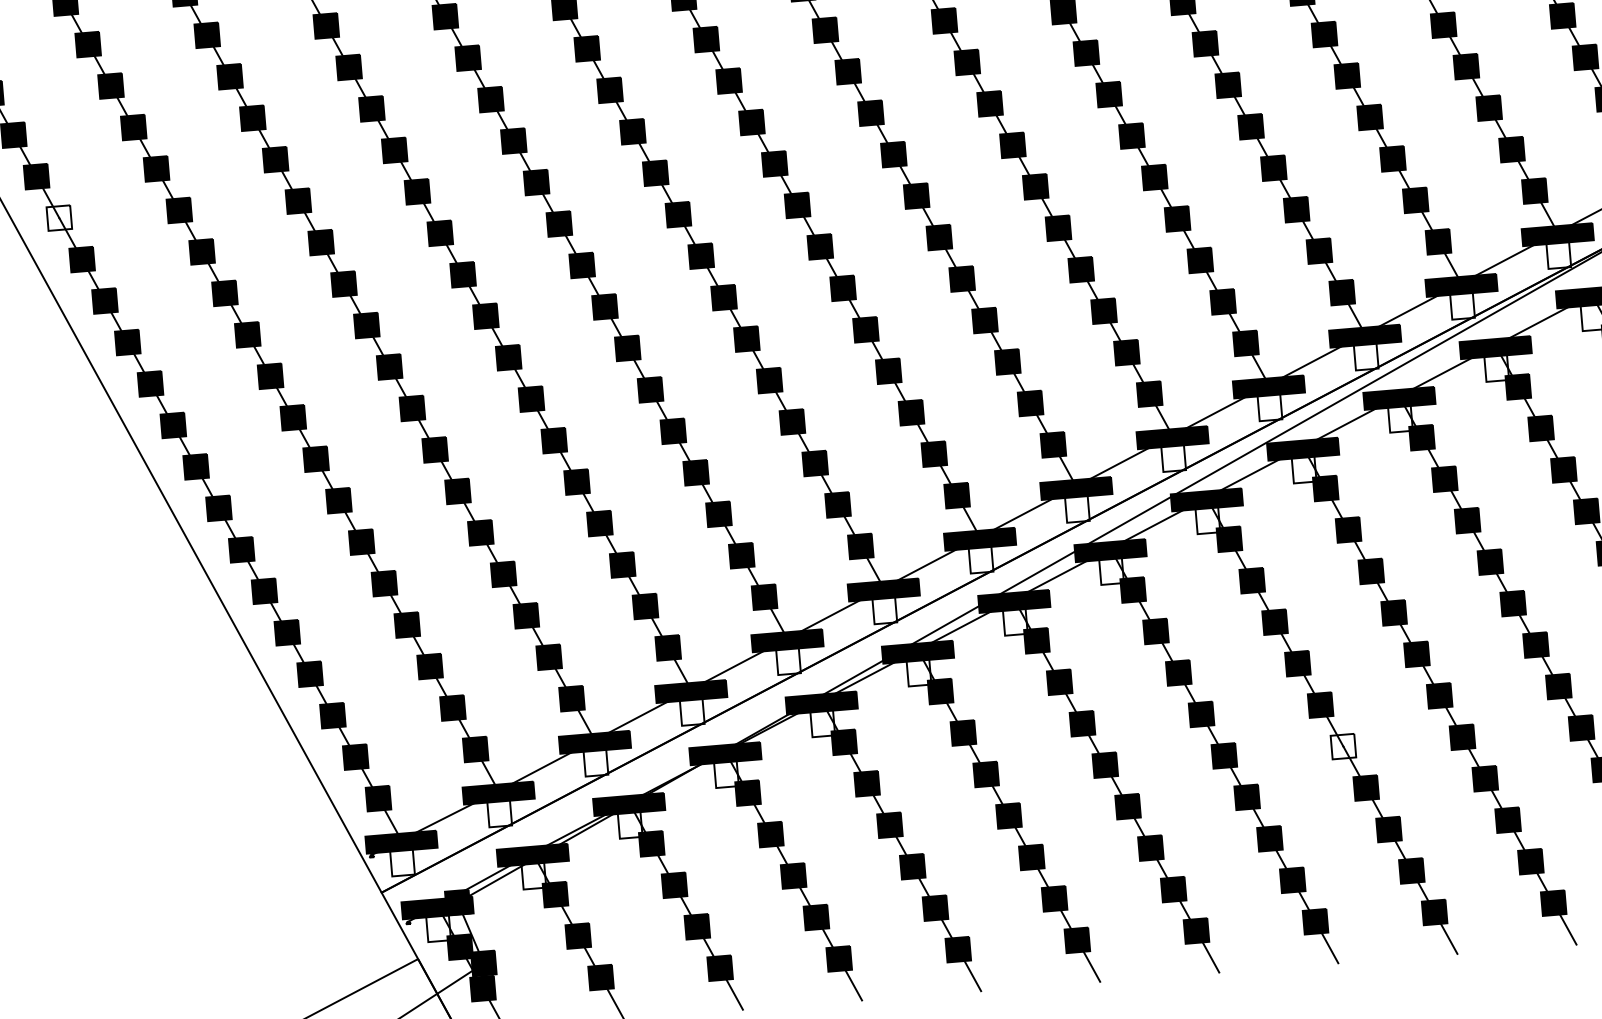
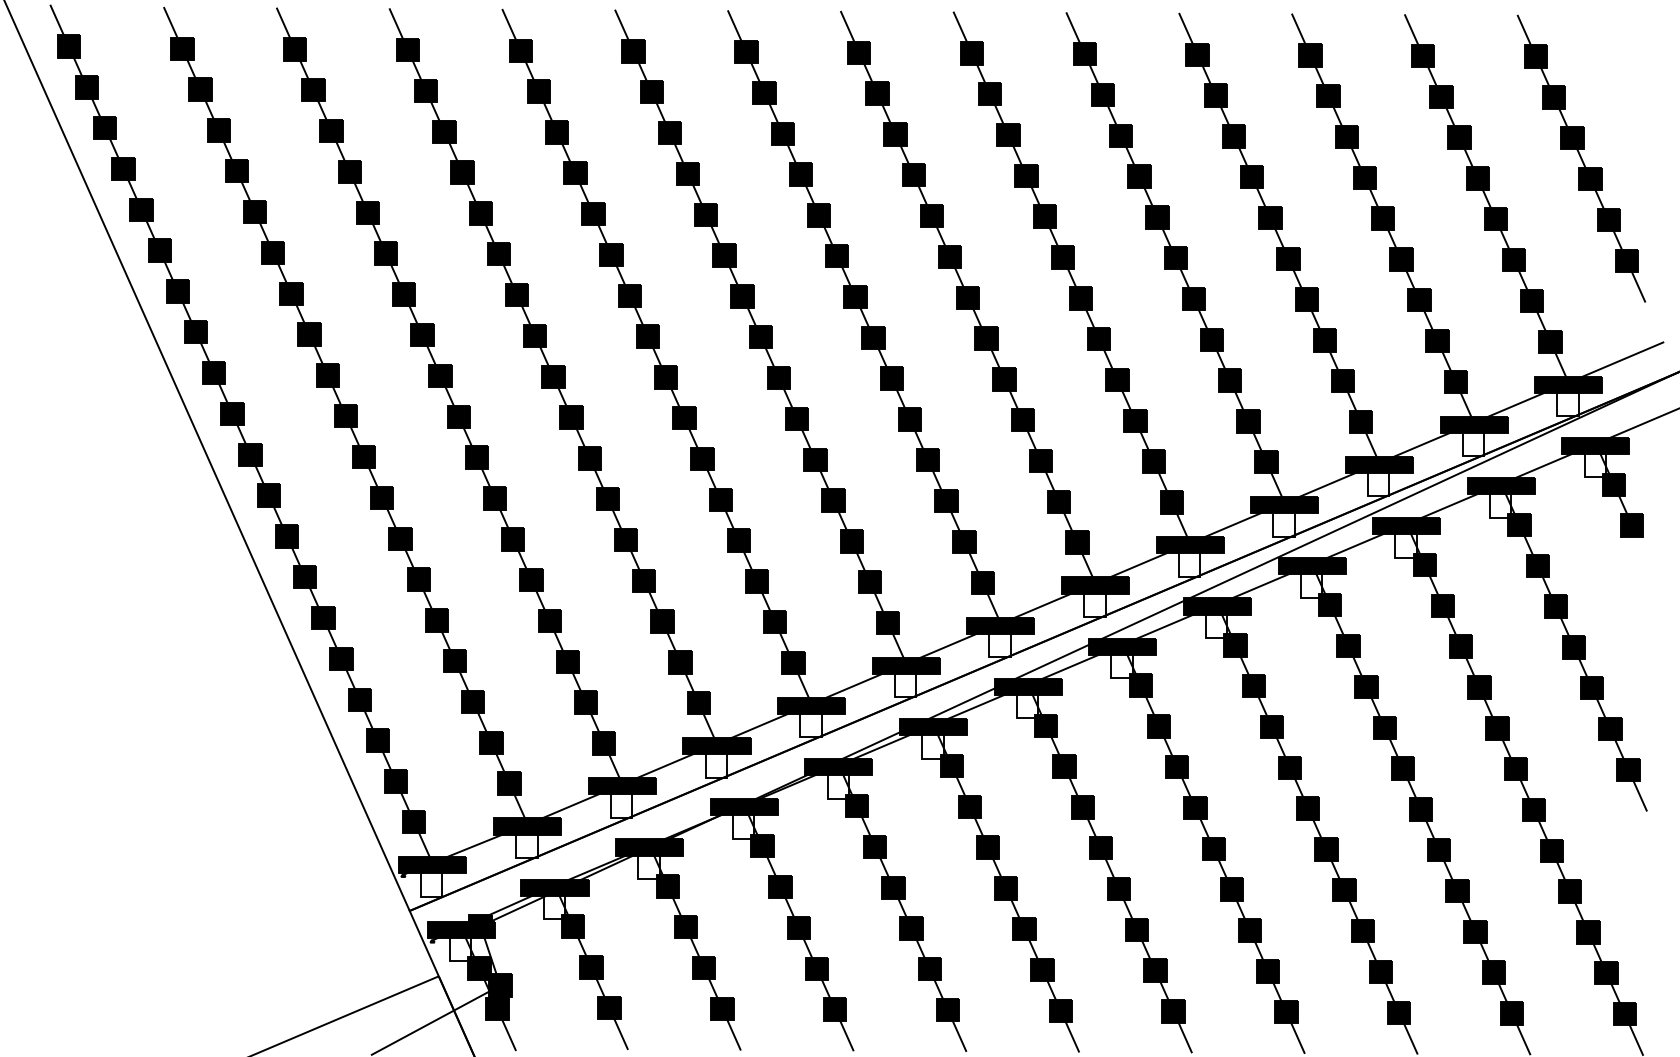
fill: (59, 218) -> (159, 250), added
fill: (1343, 746) -> (1326, 849), added

